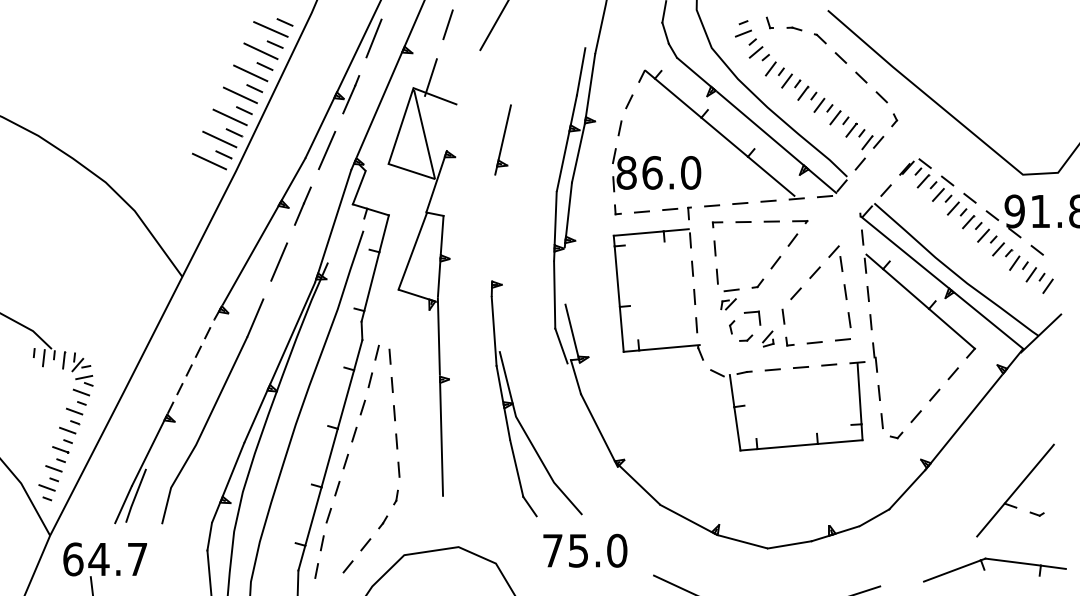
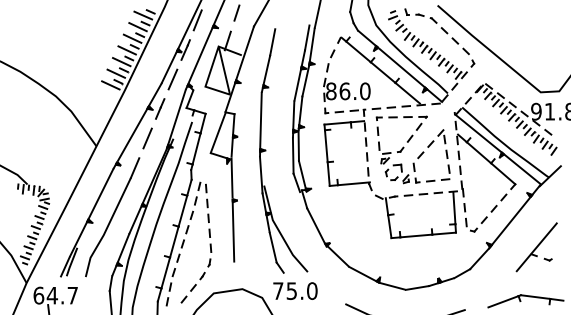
line: (515, 80) -> (272, 42), added
line: (464, 99) -> (245, 52), added
line: (492, 227) -> (260, 120), added
line: (564, 277) -> (298, 146), added
line: (191, 366) -> (101, 193), dashed -> solid
part: (1014, 491) -> (536, 247), moved
text: (585, 549) -> (295, 290), moved

